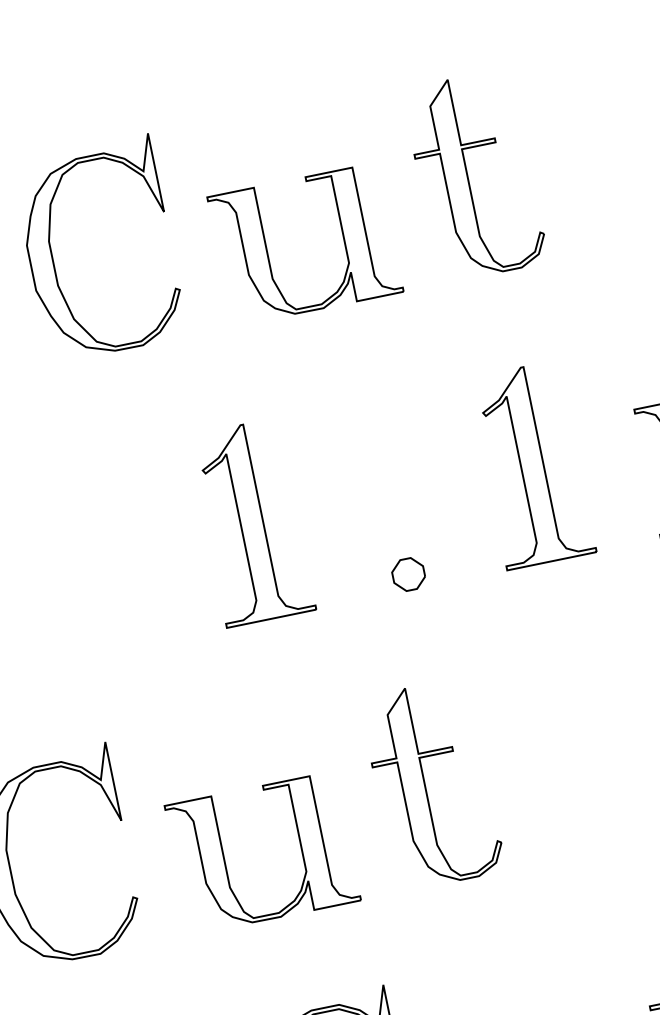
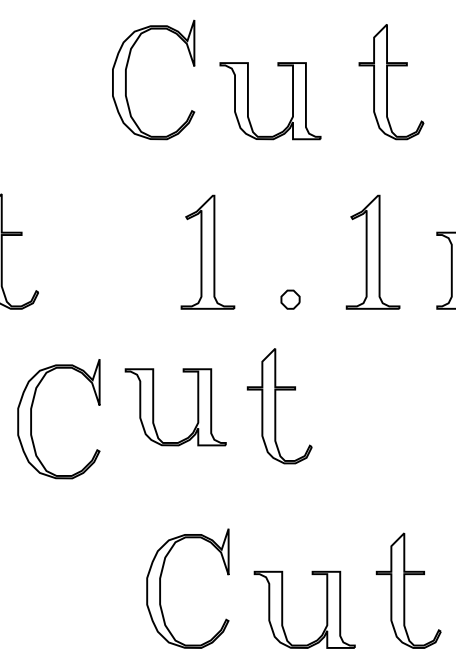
part: (475, 176) -> (391, 82), moved
part: (432, 785) -> (279, 406), moved
part: (226, 860) -> (154, 407), moved

